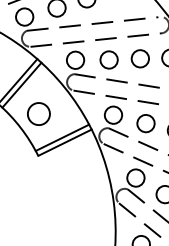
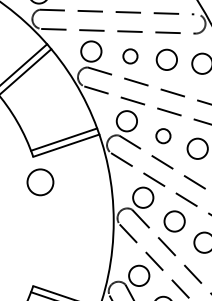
circle: (109, 60) -> (130, 56), size x0.7
circle: (38, 114) -> (40, 182), moved
circle: (146, 123) -> (163, 136), size x0.7

